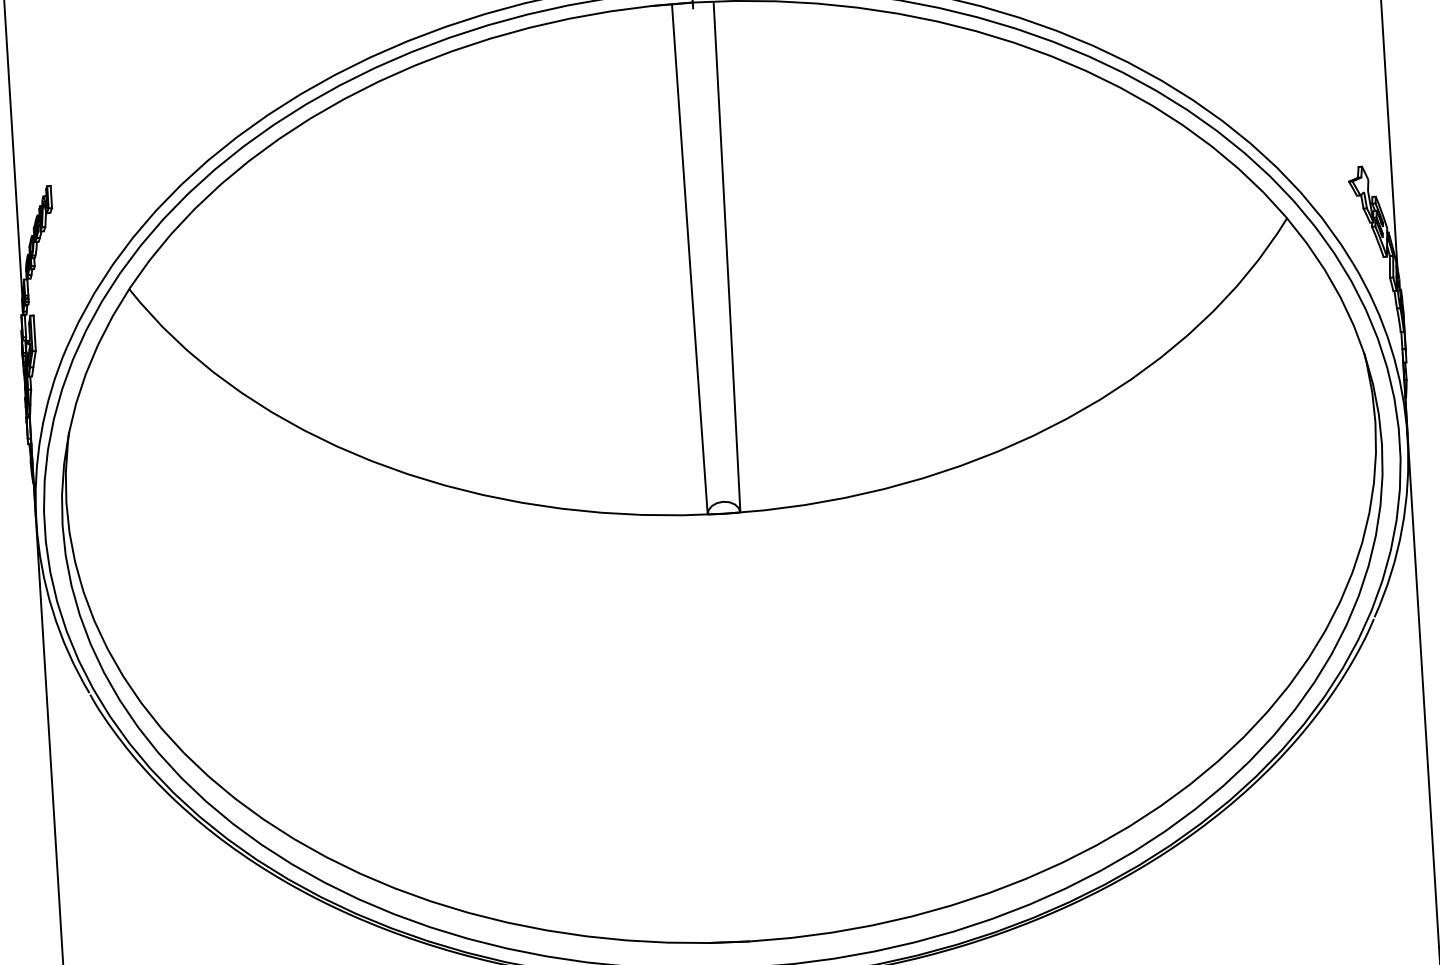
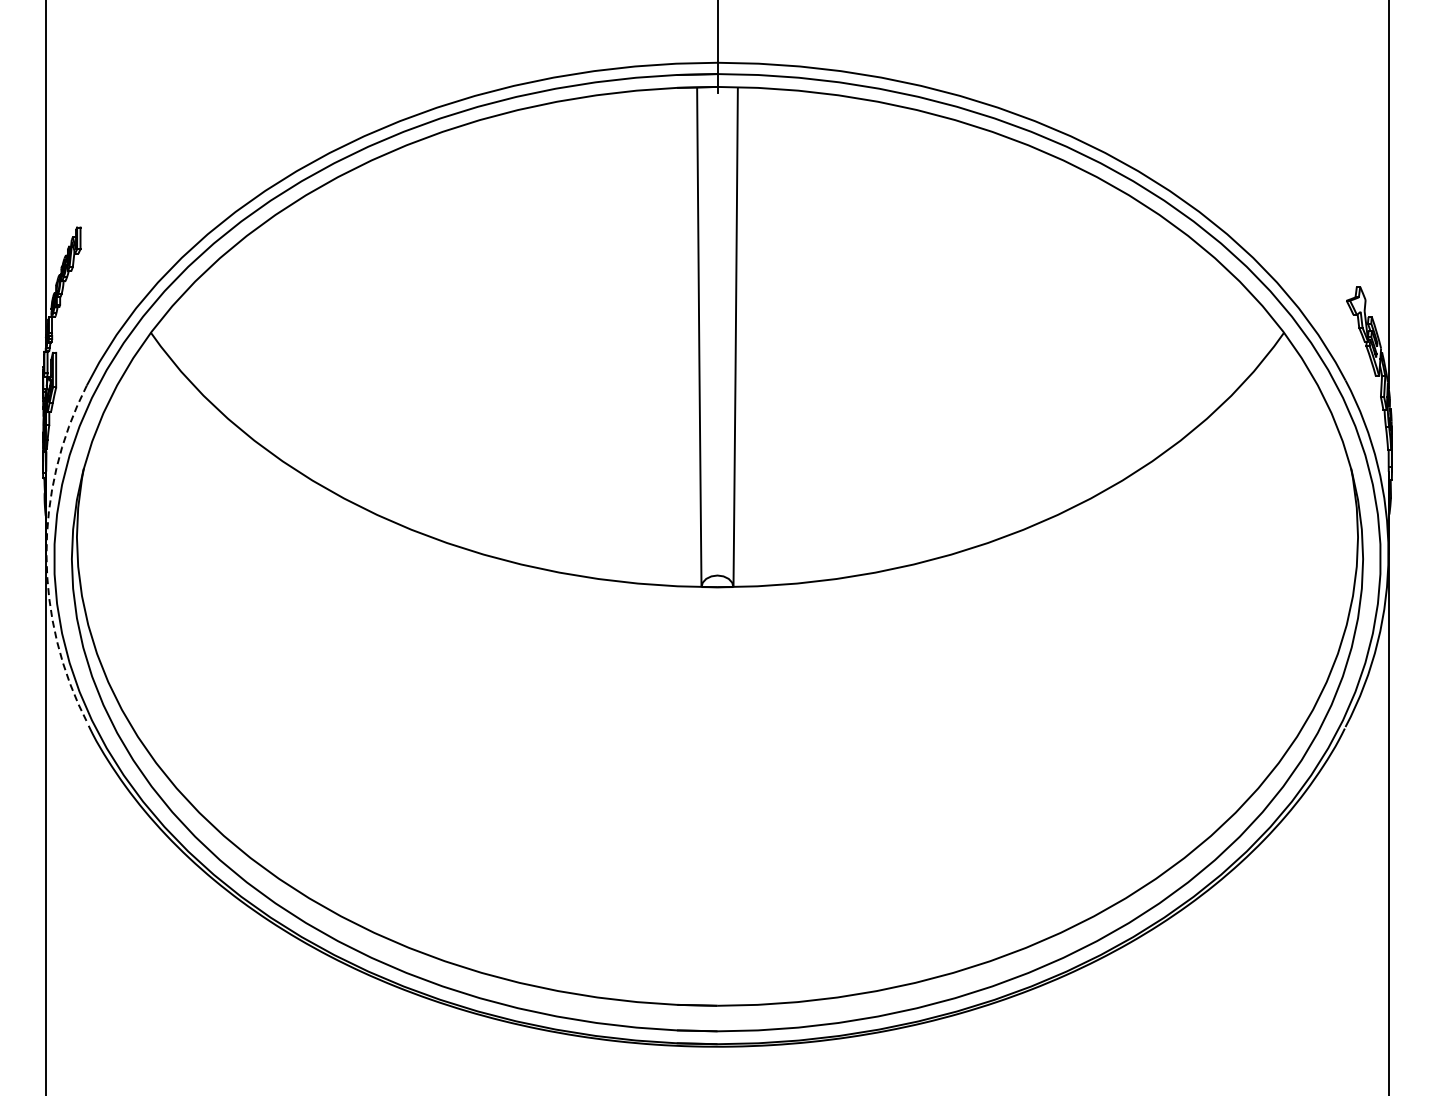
arc: (36, 523) -> (46, 555), solid -> dashed

